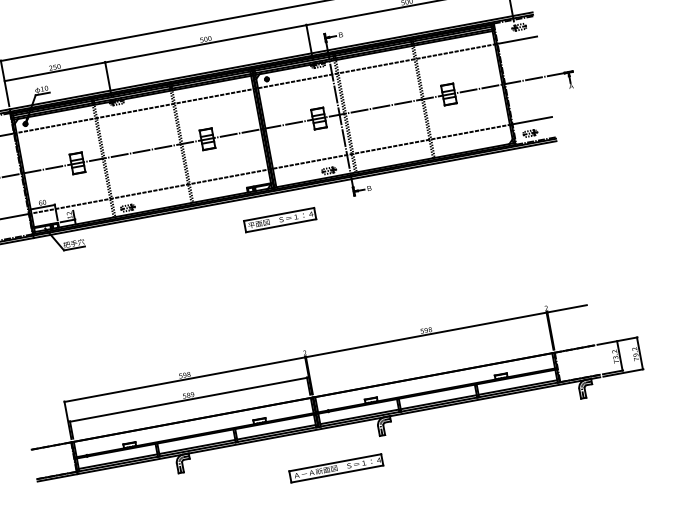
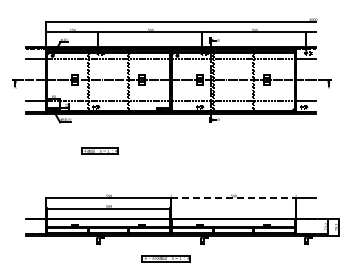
part: (278, 218) -> (99, 150), moved
line: (426, 335) -> (233, 198), solid -> dashed
part: (335, 468) -> (165, 258), moved

